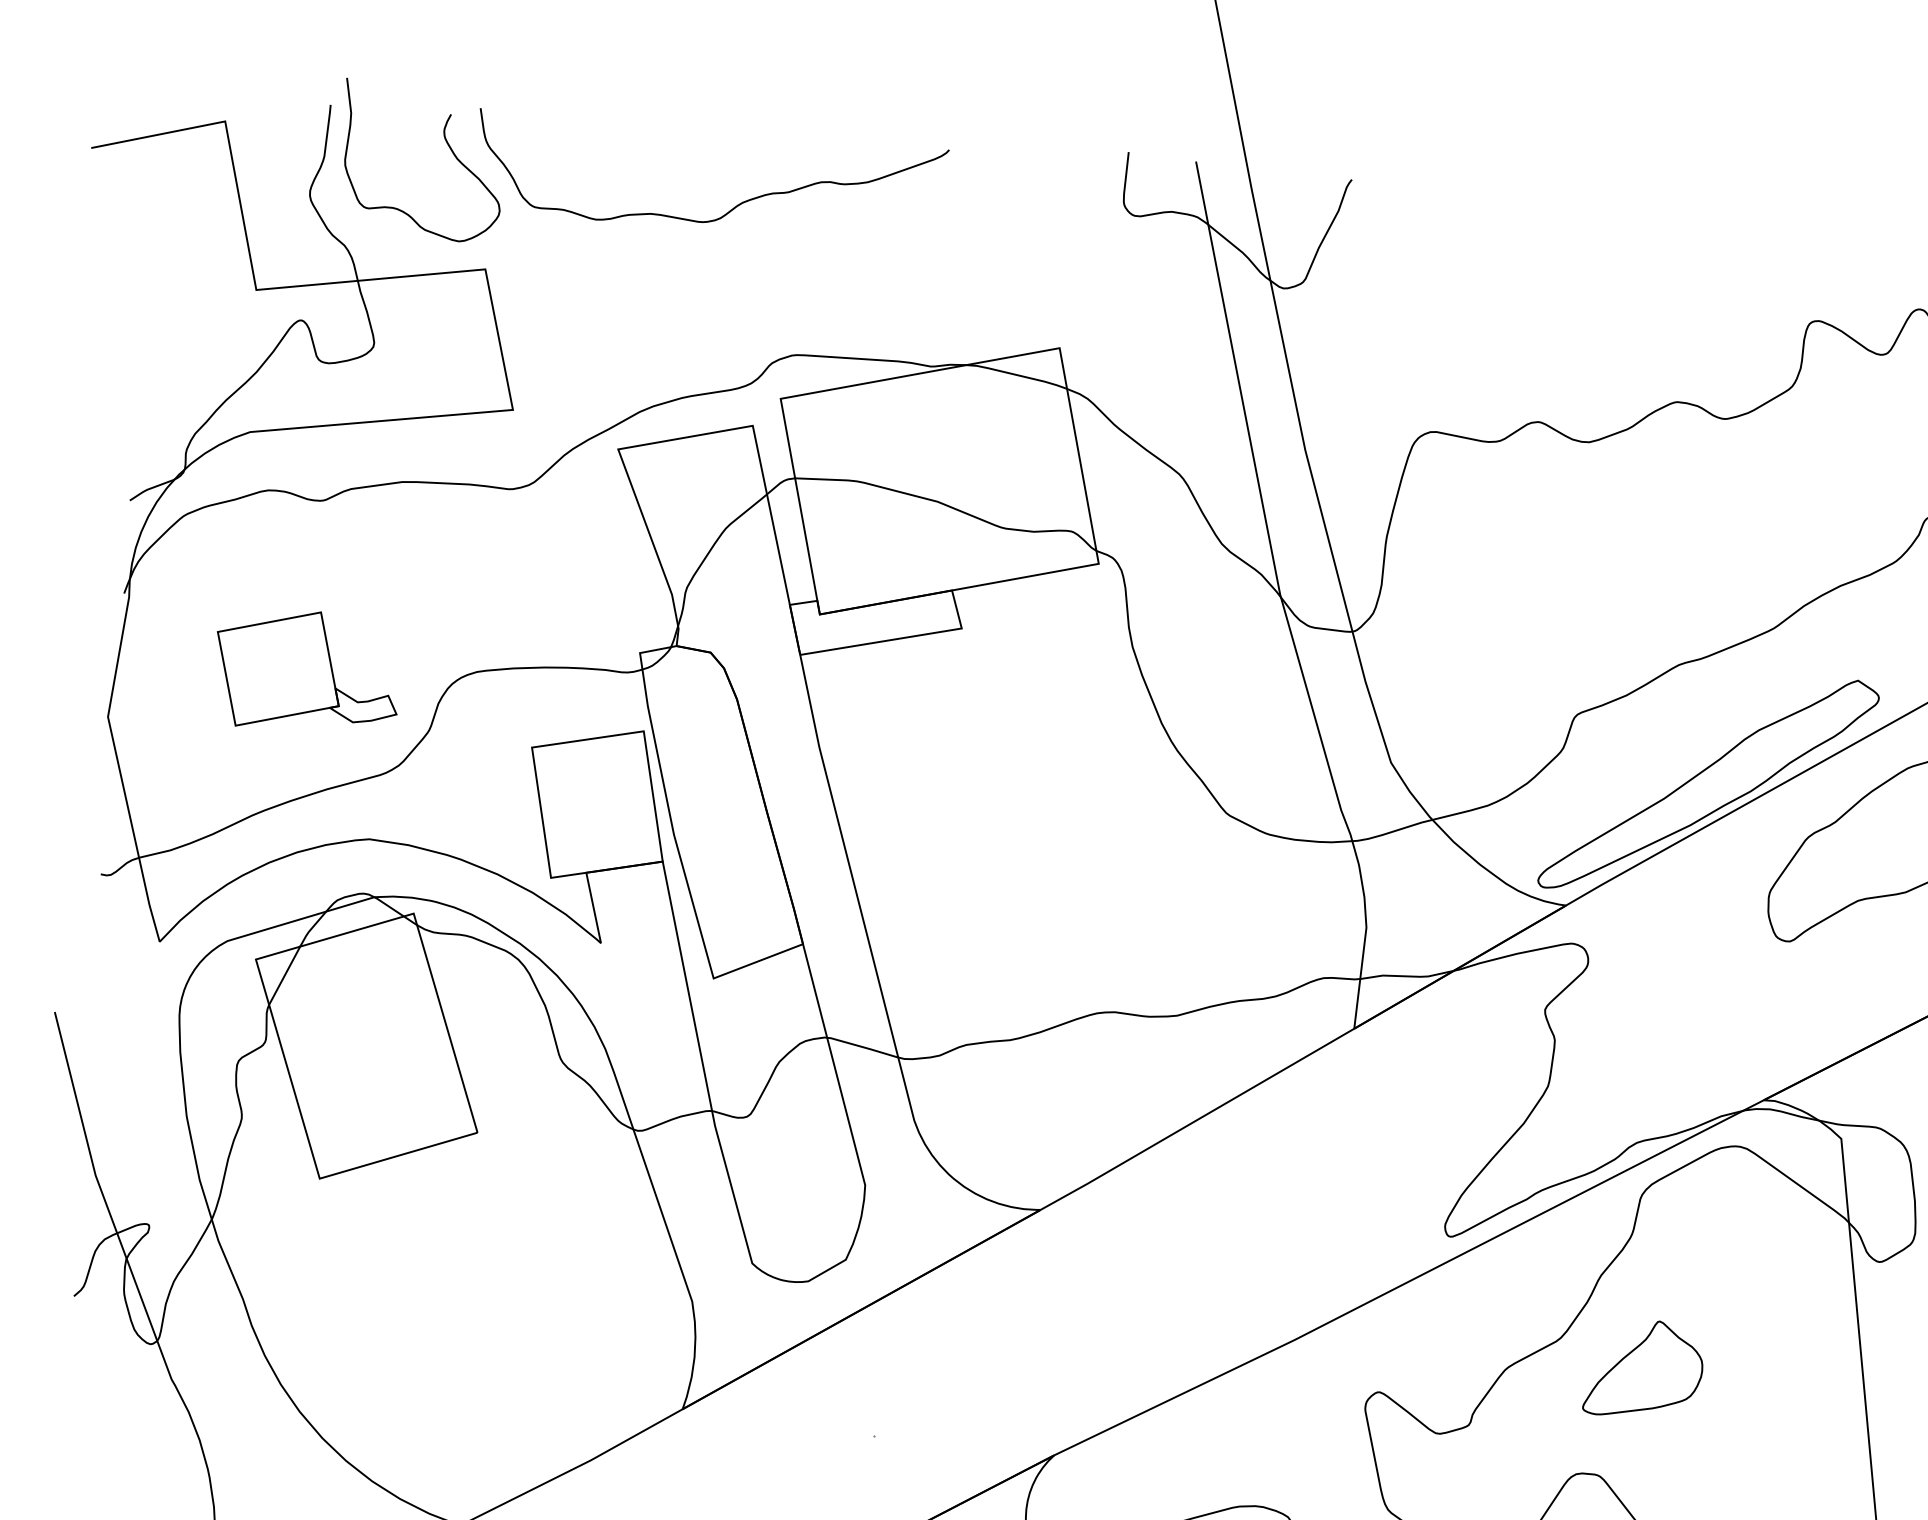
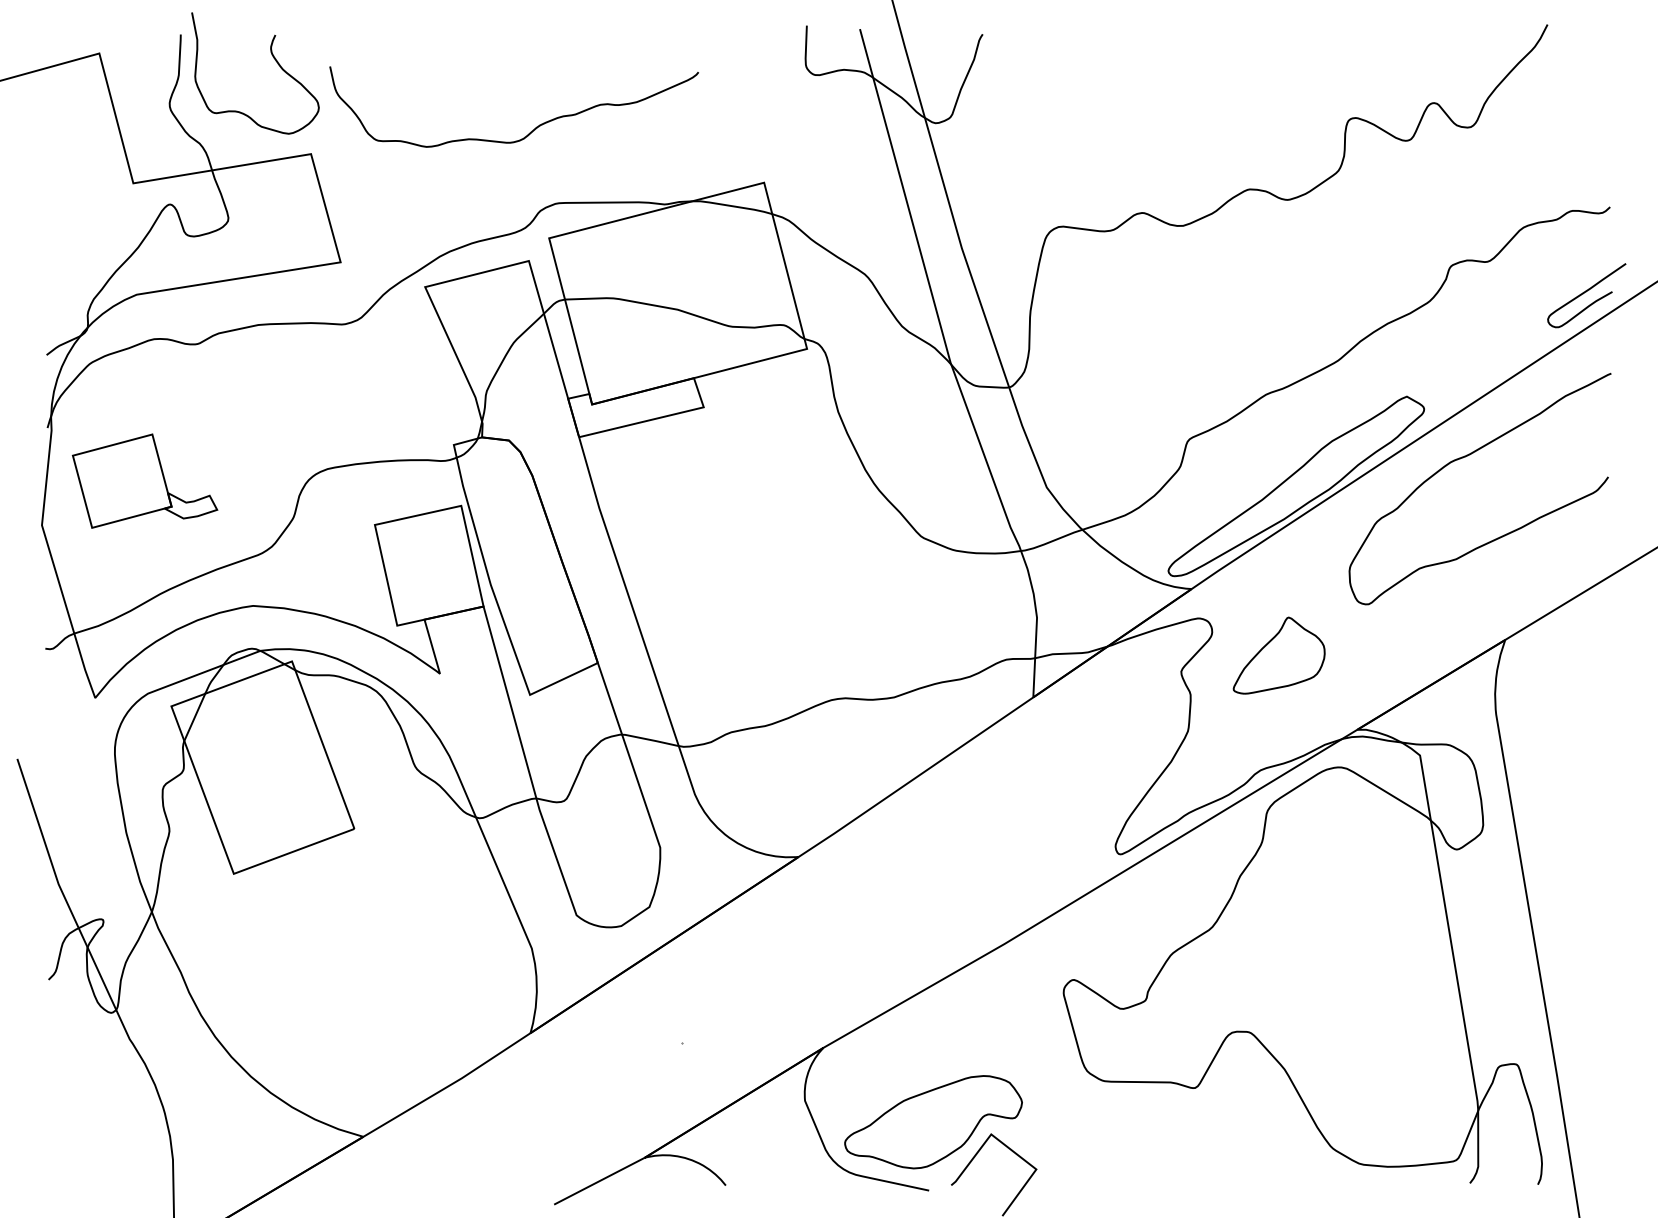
curve: (729, 209) -> (530, 131), moved
part: (306, 670) -> (144, 480), moved
part: (1643, 1368) -> (1278, 655), moved

